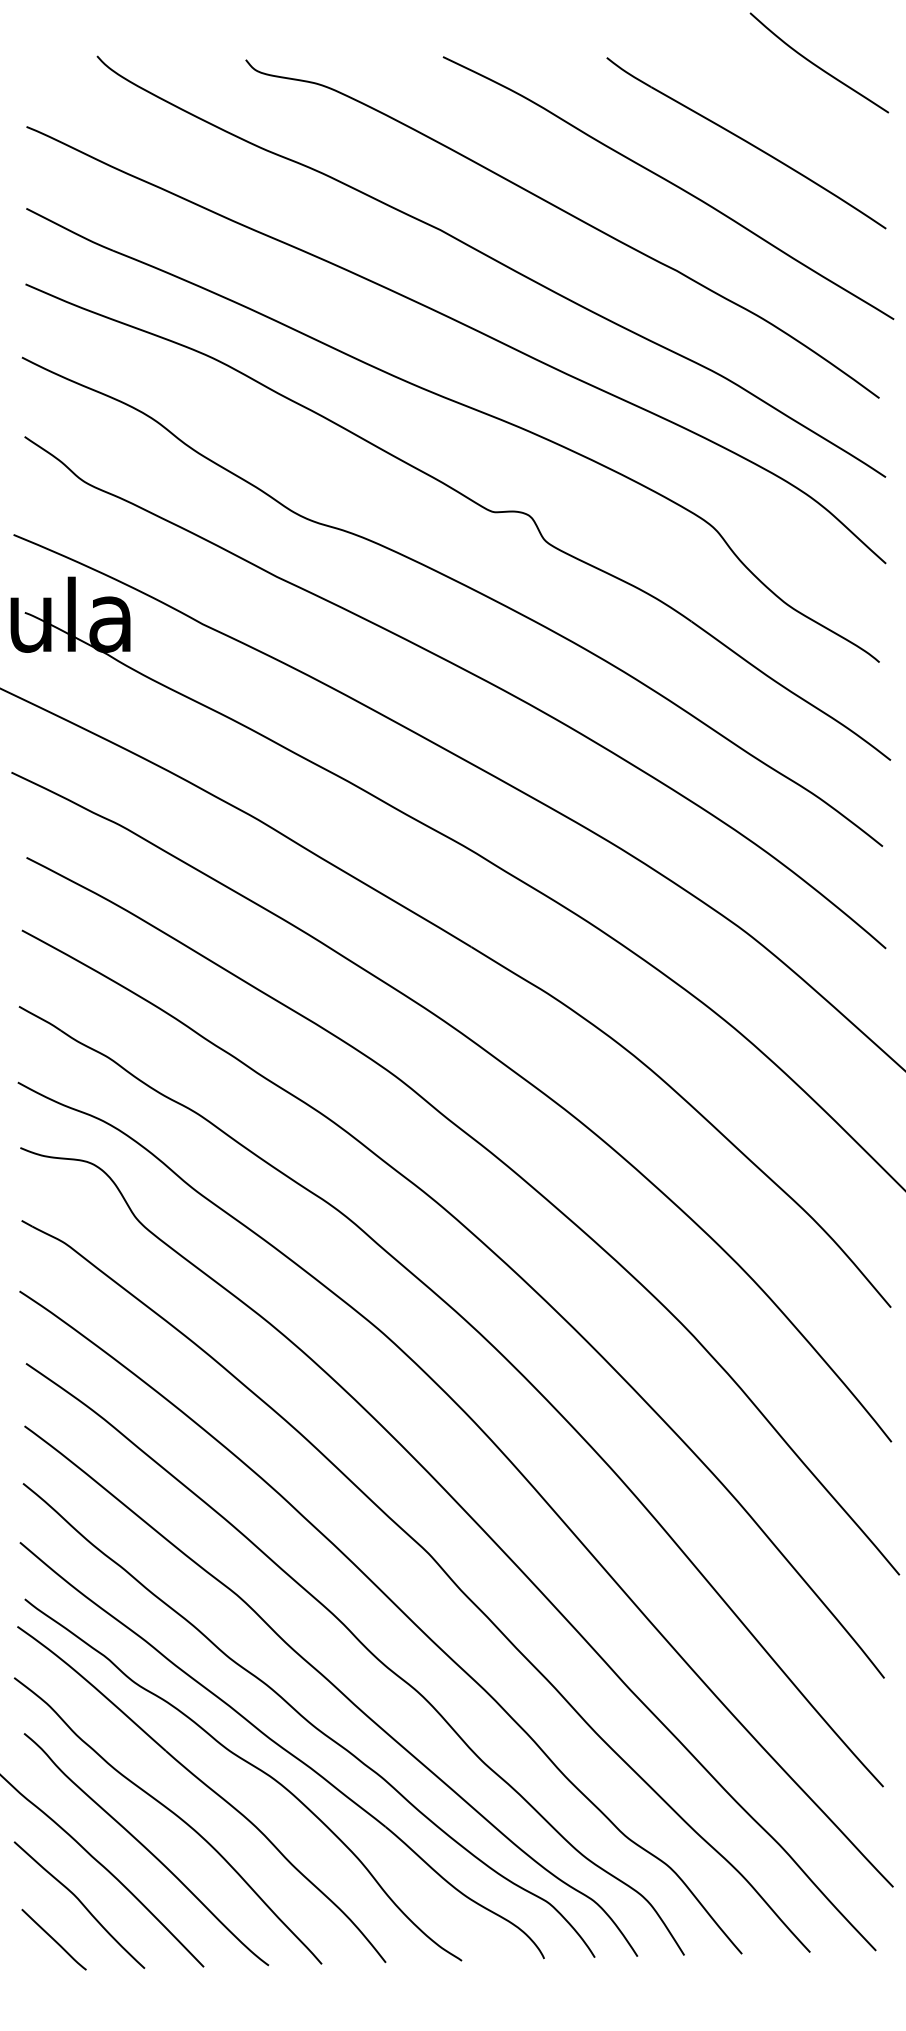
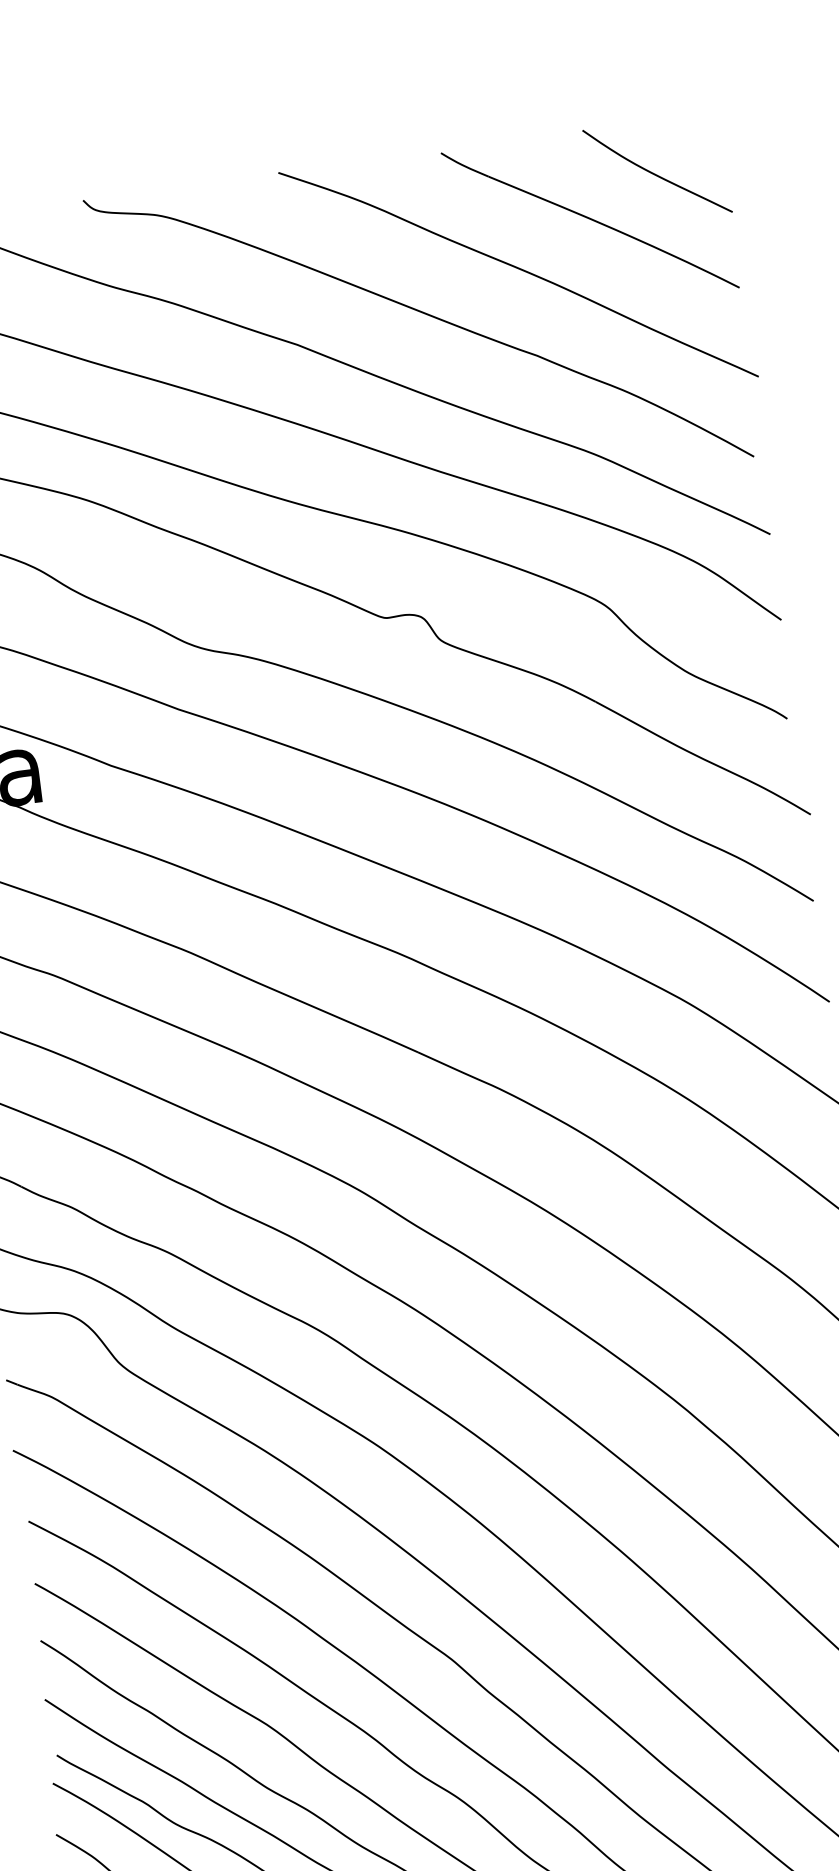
curve: (816, 64) -> (654, 173), moved

